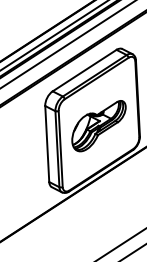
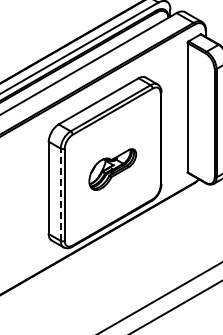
part: (98, 126) -> (112, 169), size x0.7
line: (57, 148) -> (60, 194), solid -> dashed

